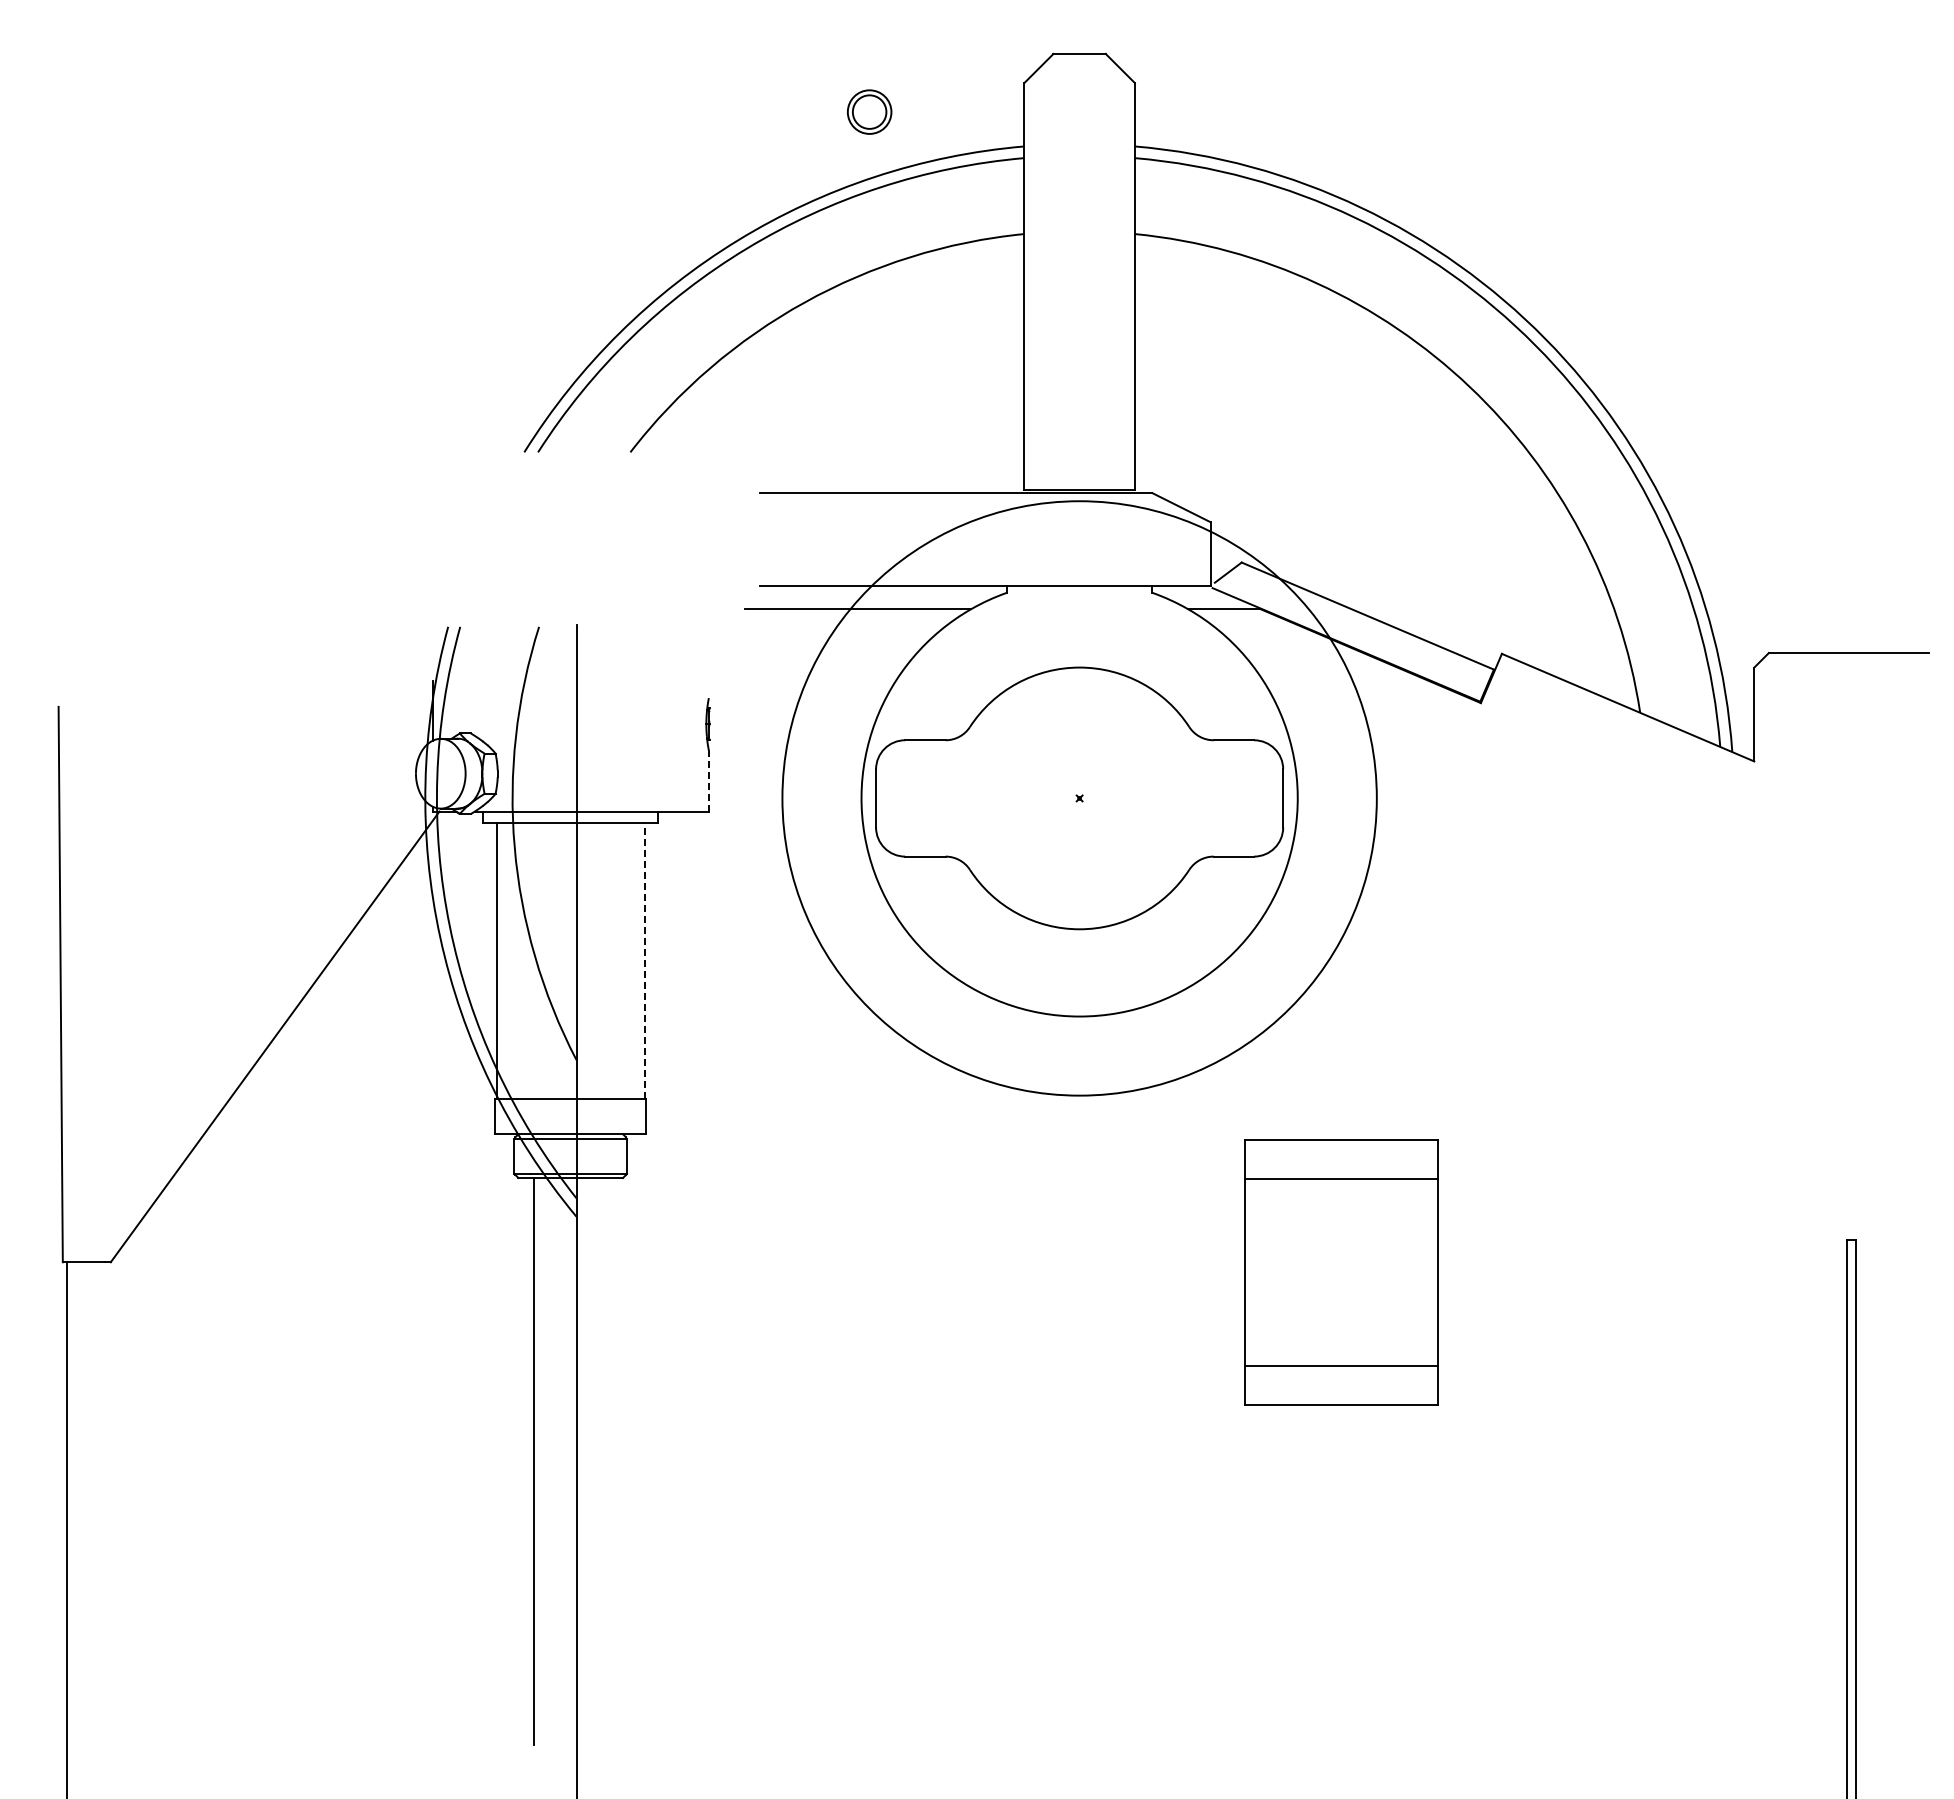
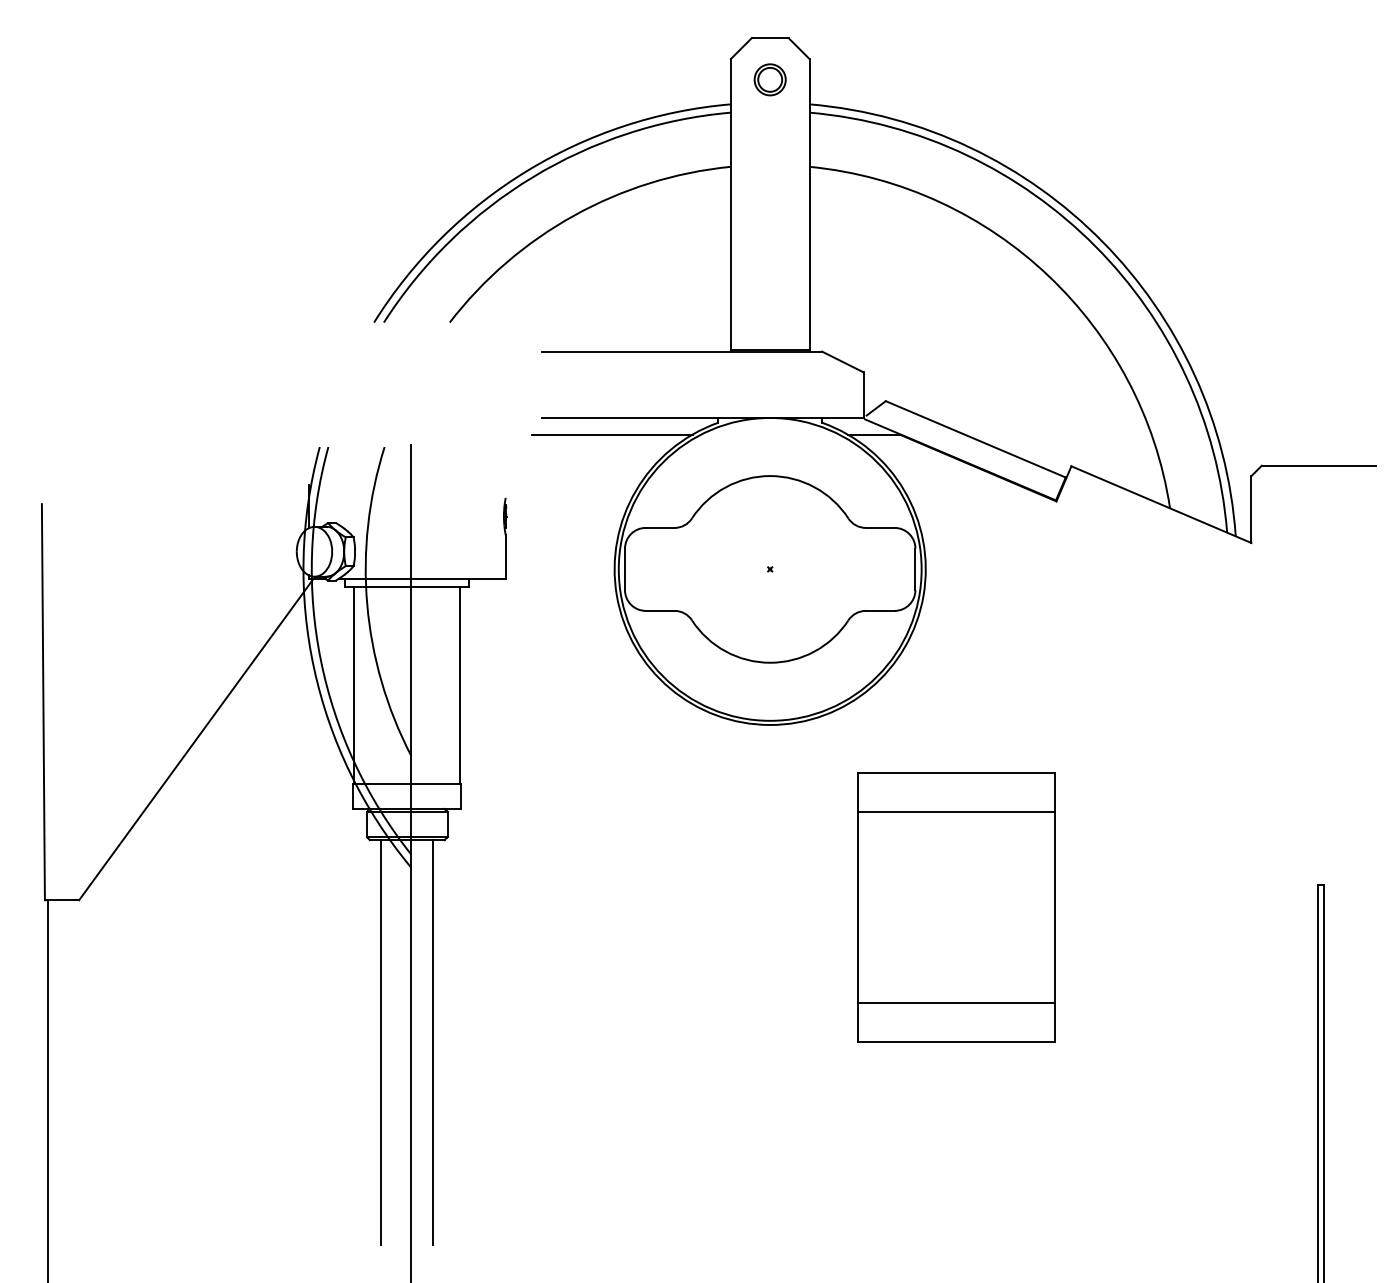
part: (869, 111) -> (770, 79), moved
line: (708, 780) -> (505, 556), dashed -> solid
circle: (1079, 798) -> (770, 569), size x0.71
line: (644, 960) -> (459, 685), dashed -> solid
part: (1341, 1272) -> (956, 907), size x1.43
line: (607, 1461) -> (433, 1042), added

